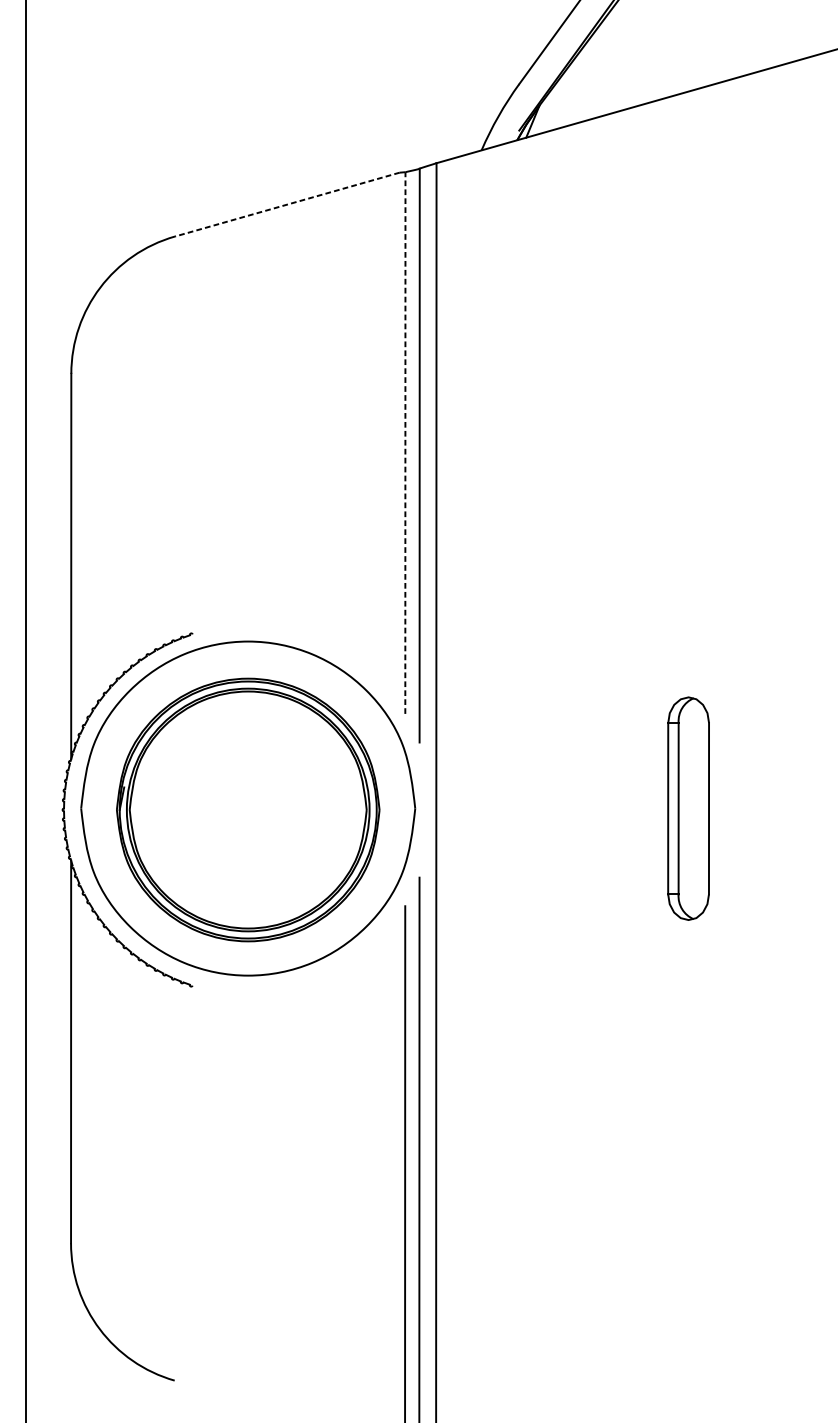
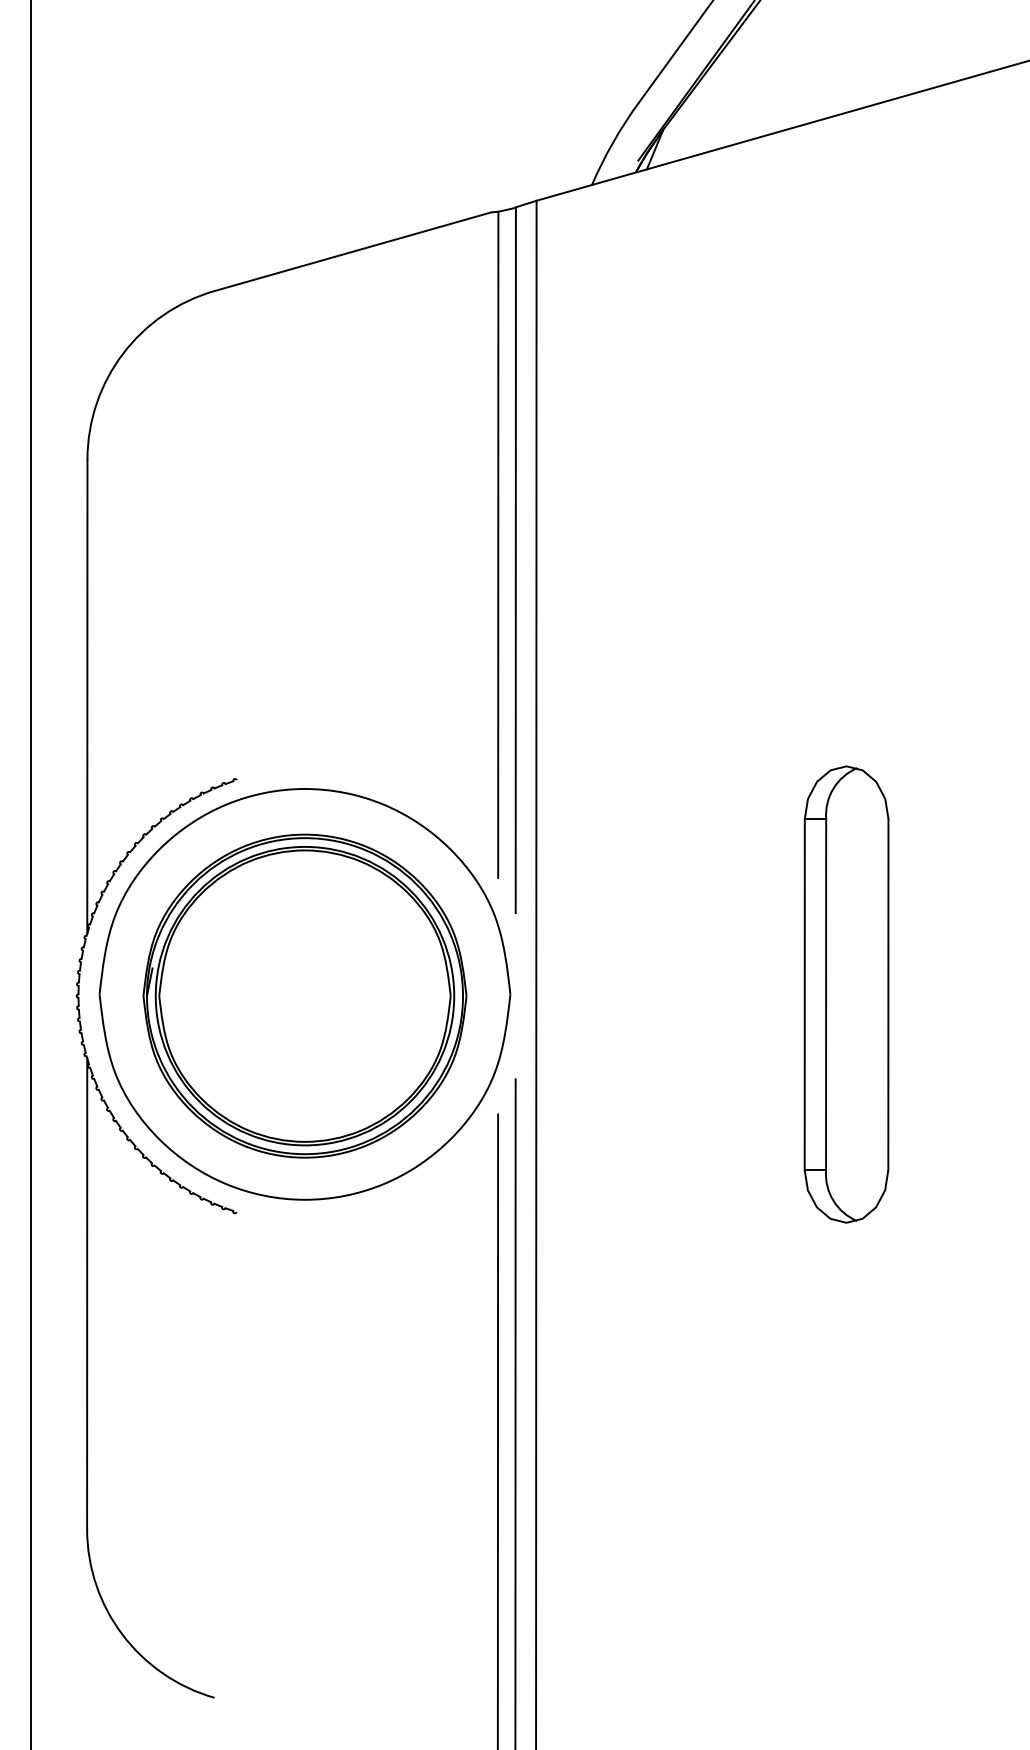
line: (287, 204) -> (353, 251), dashed -> solid
line: (405, 442) -> (498, 544), dashed -> solid
part: (688, 808) -> (846, 994), size x1.67

